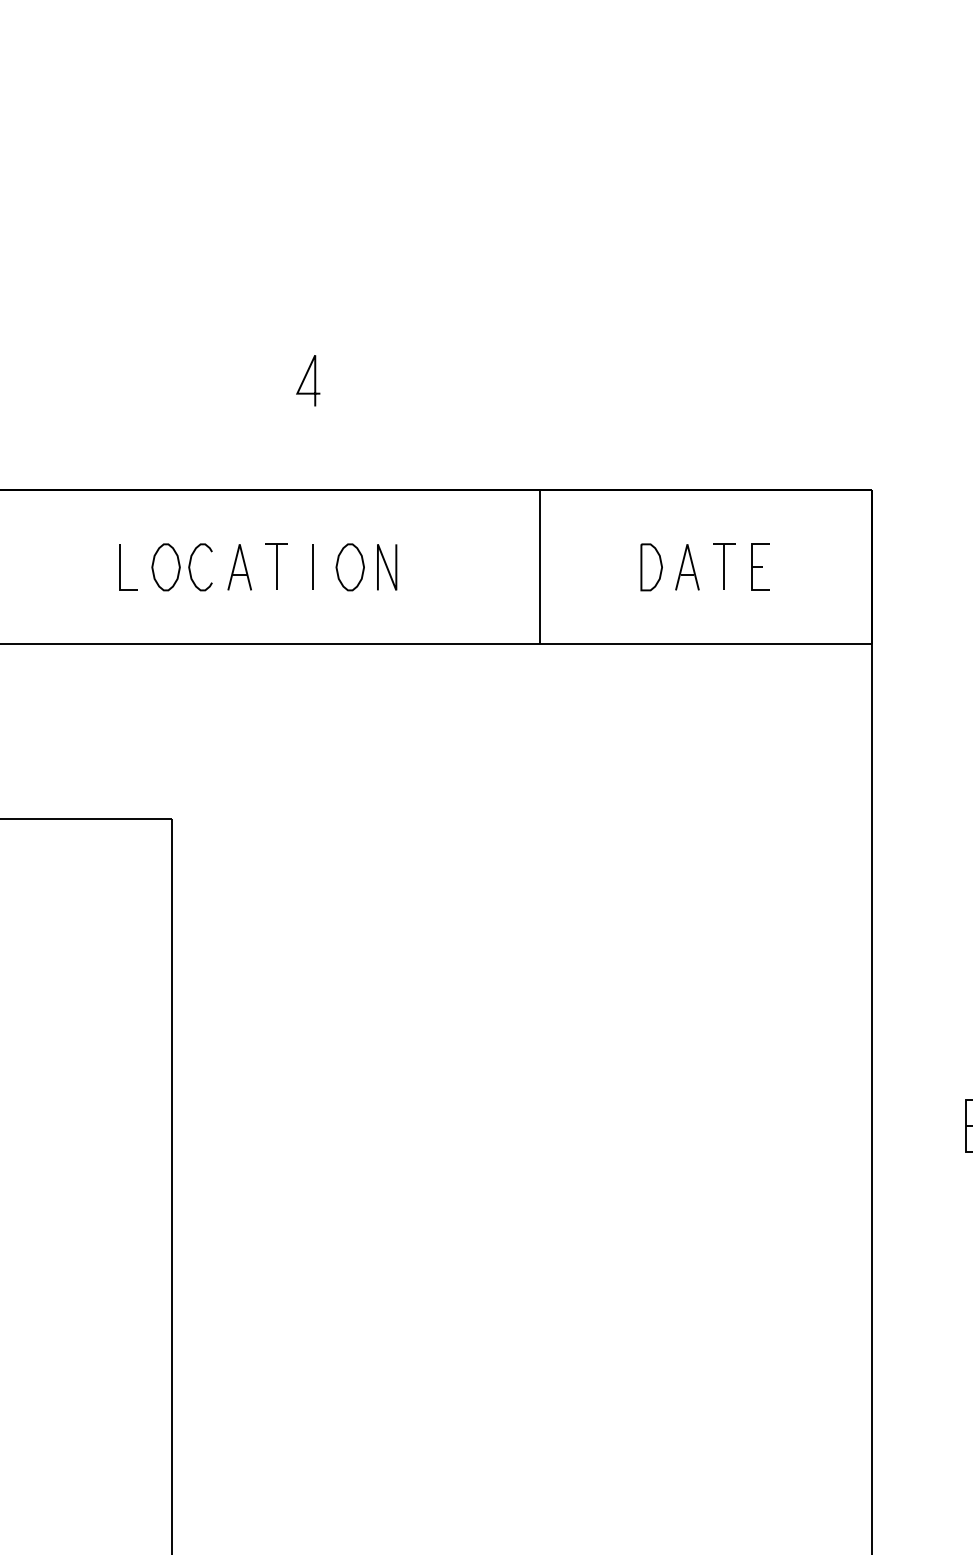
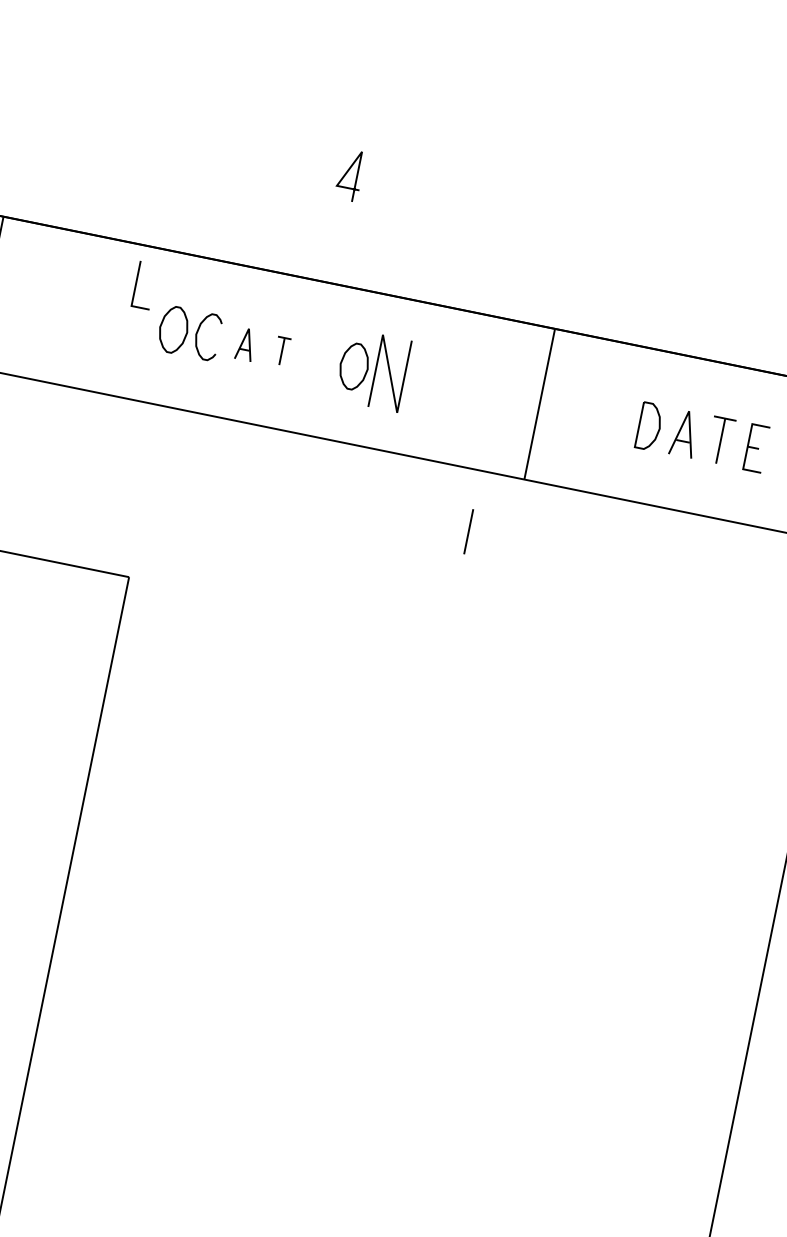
part: (276, 566) -> (282, 351), size x0.6
line: (312, 566) -> (467, 530), moved
part: (120, 567) -> (136, 283), moved
part: (239, 567) -> (245, 344), size x0.7
part: (387, 567) -> (390, 374), size x1.6

